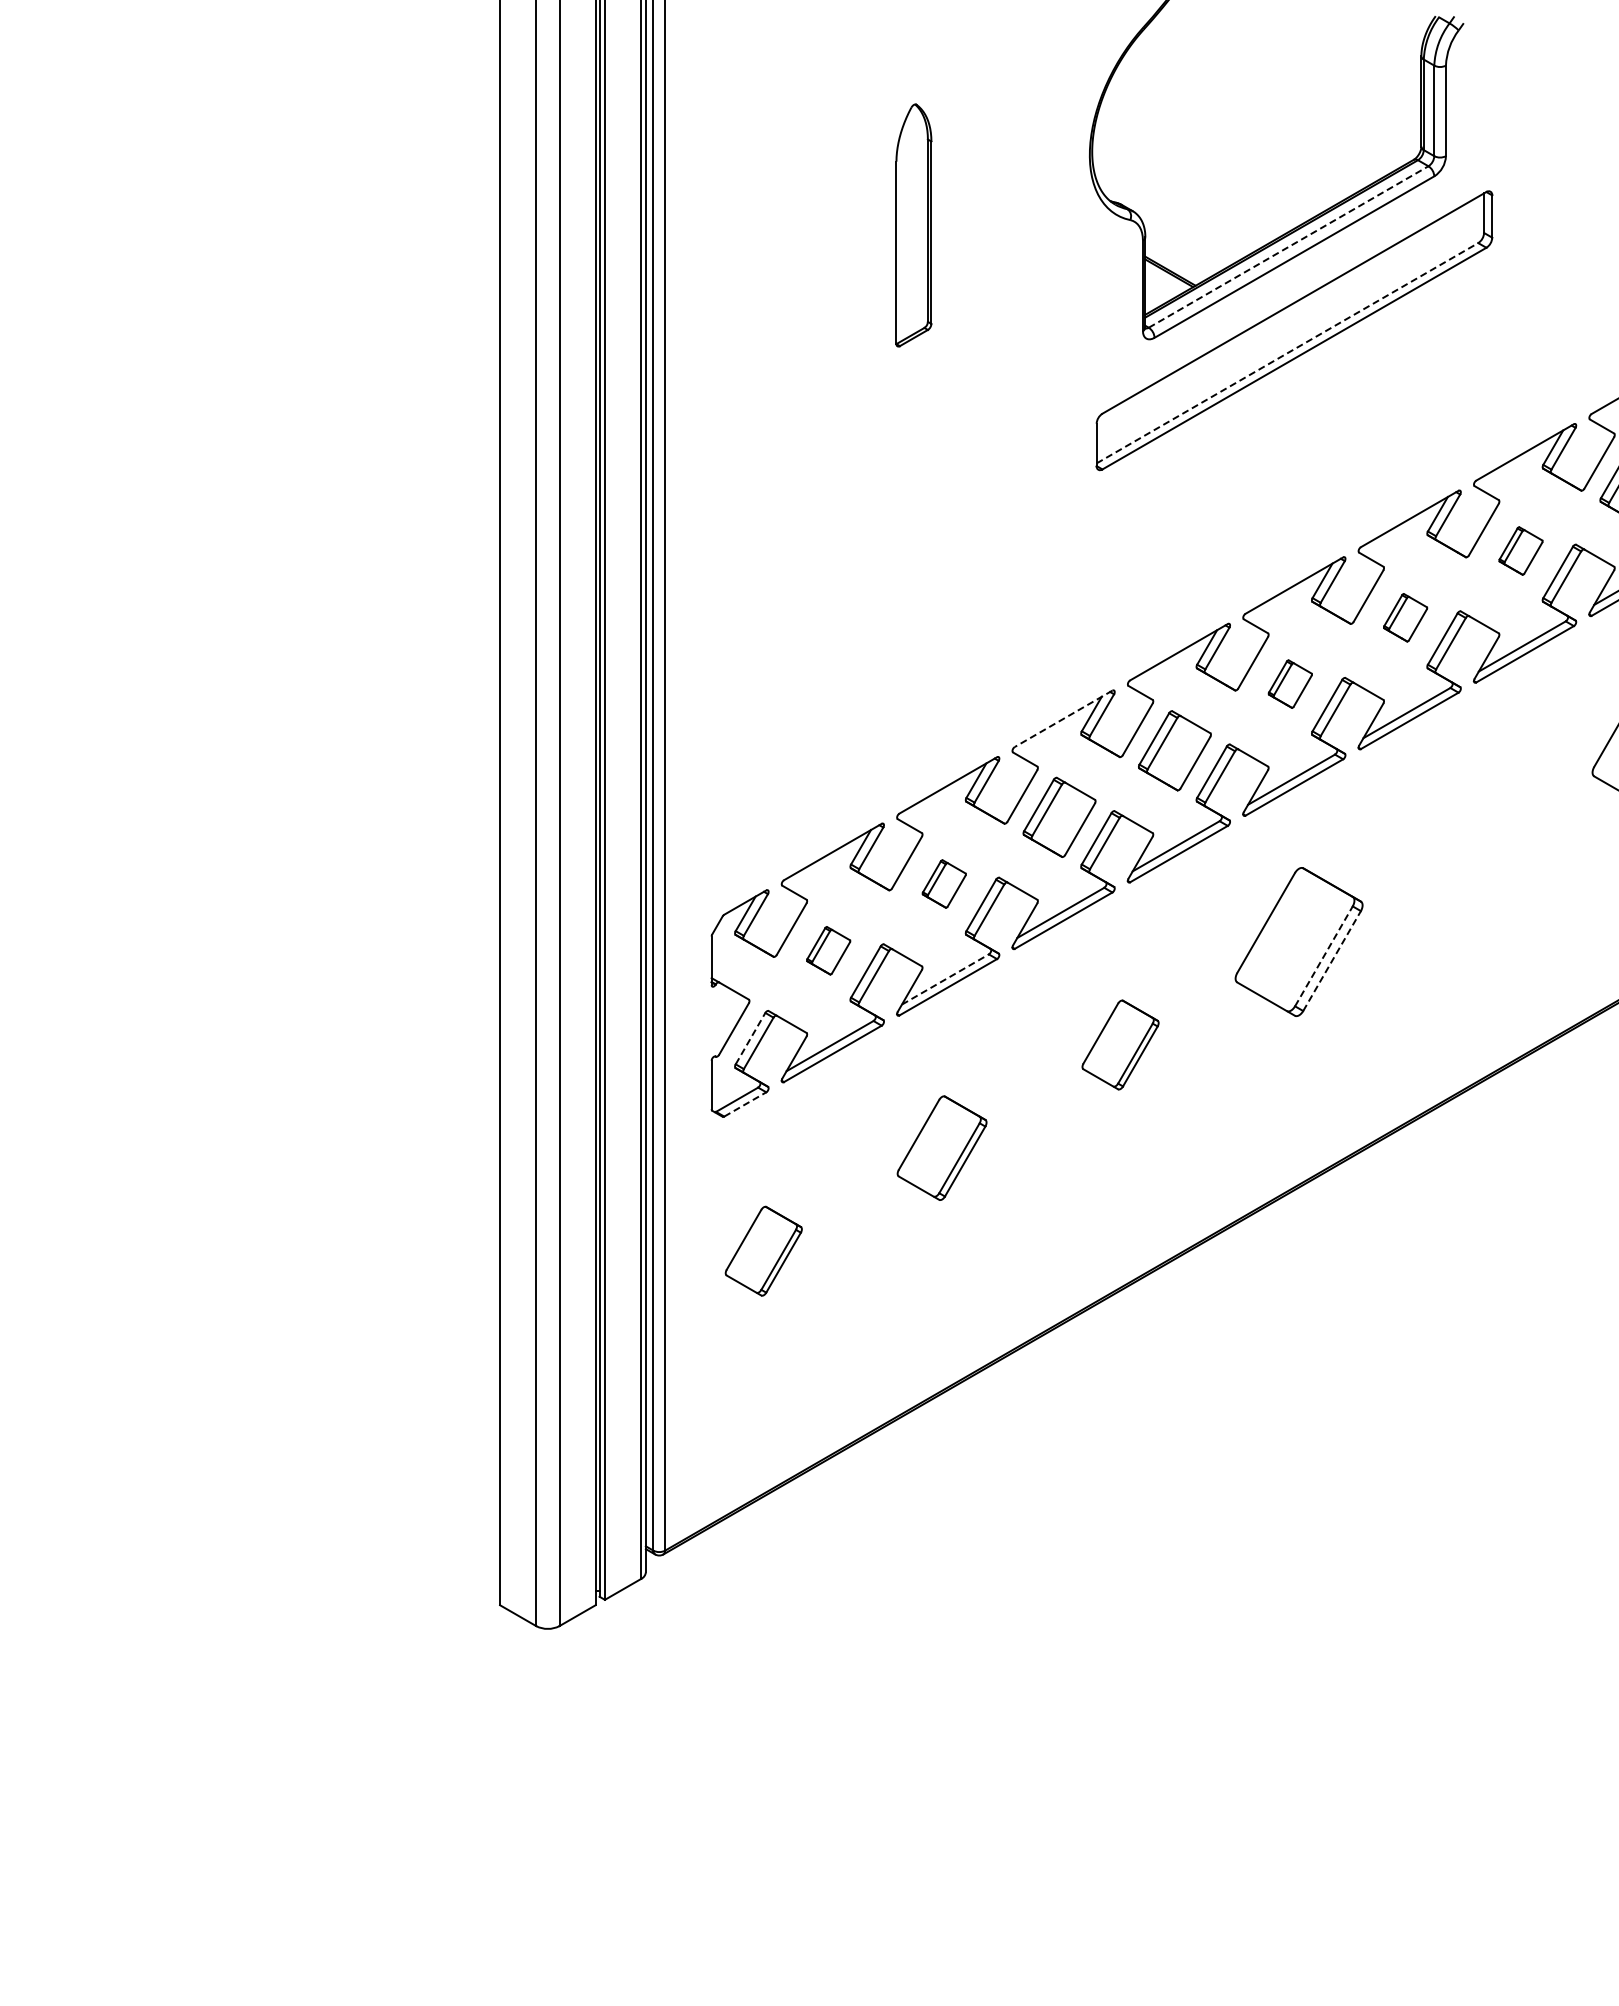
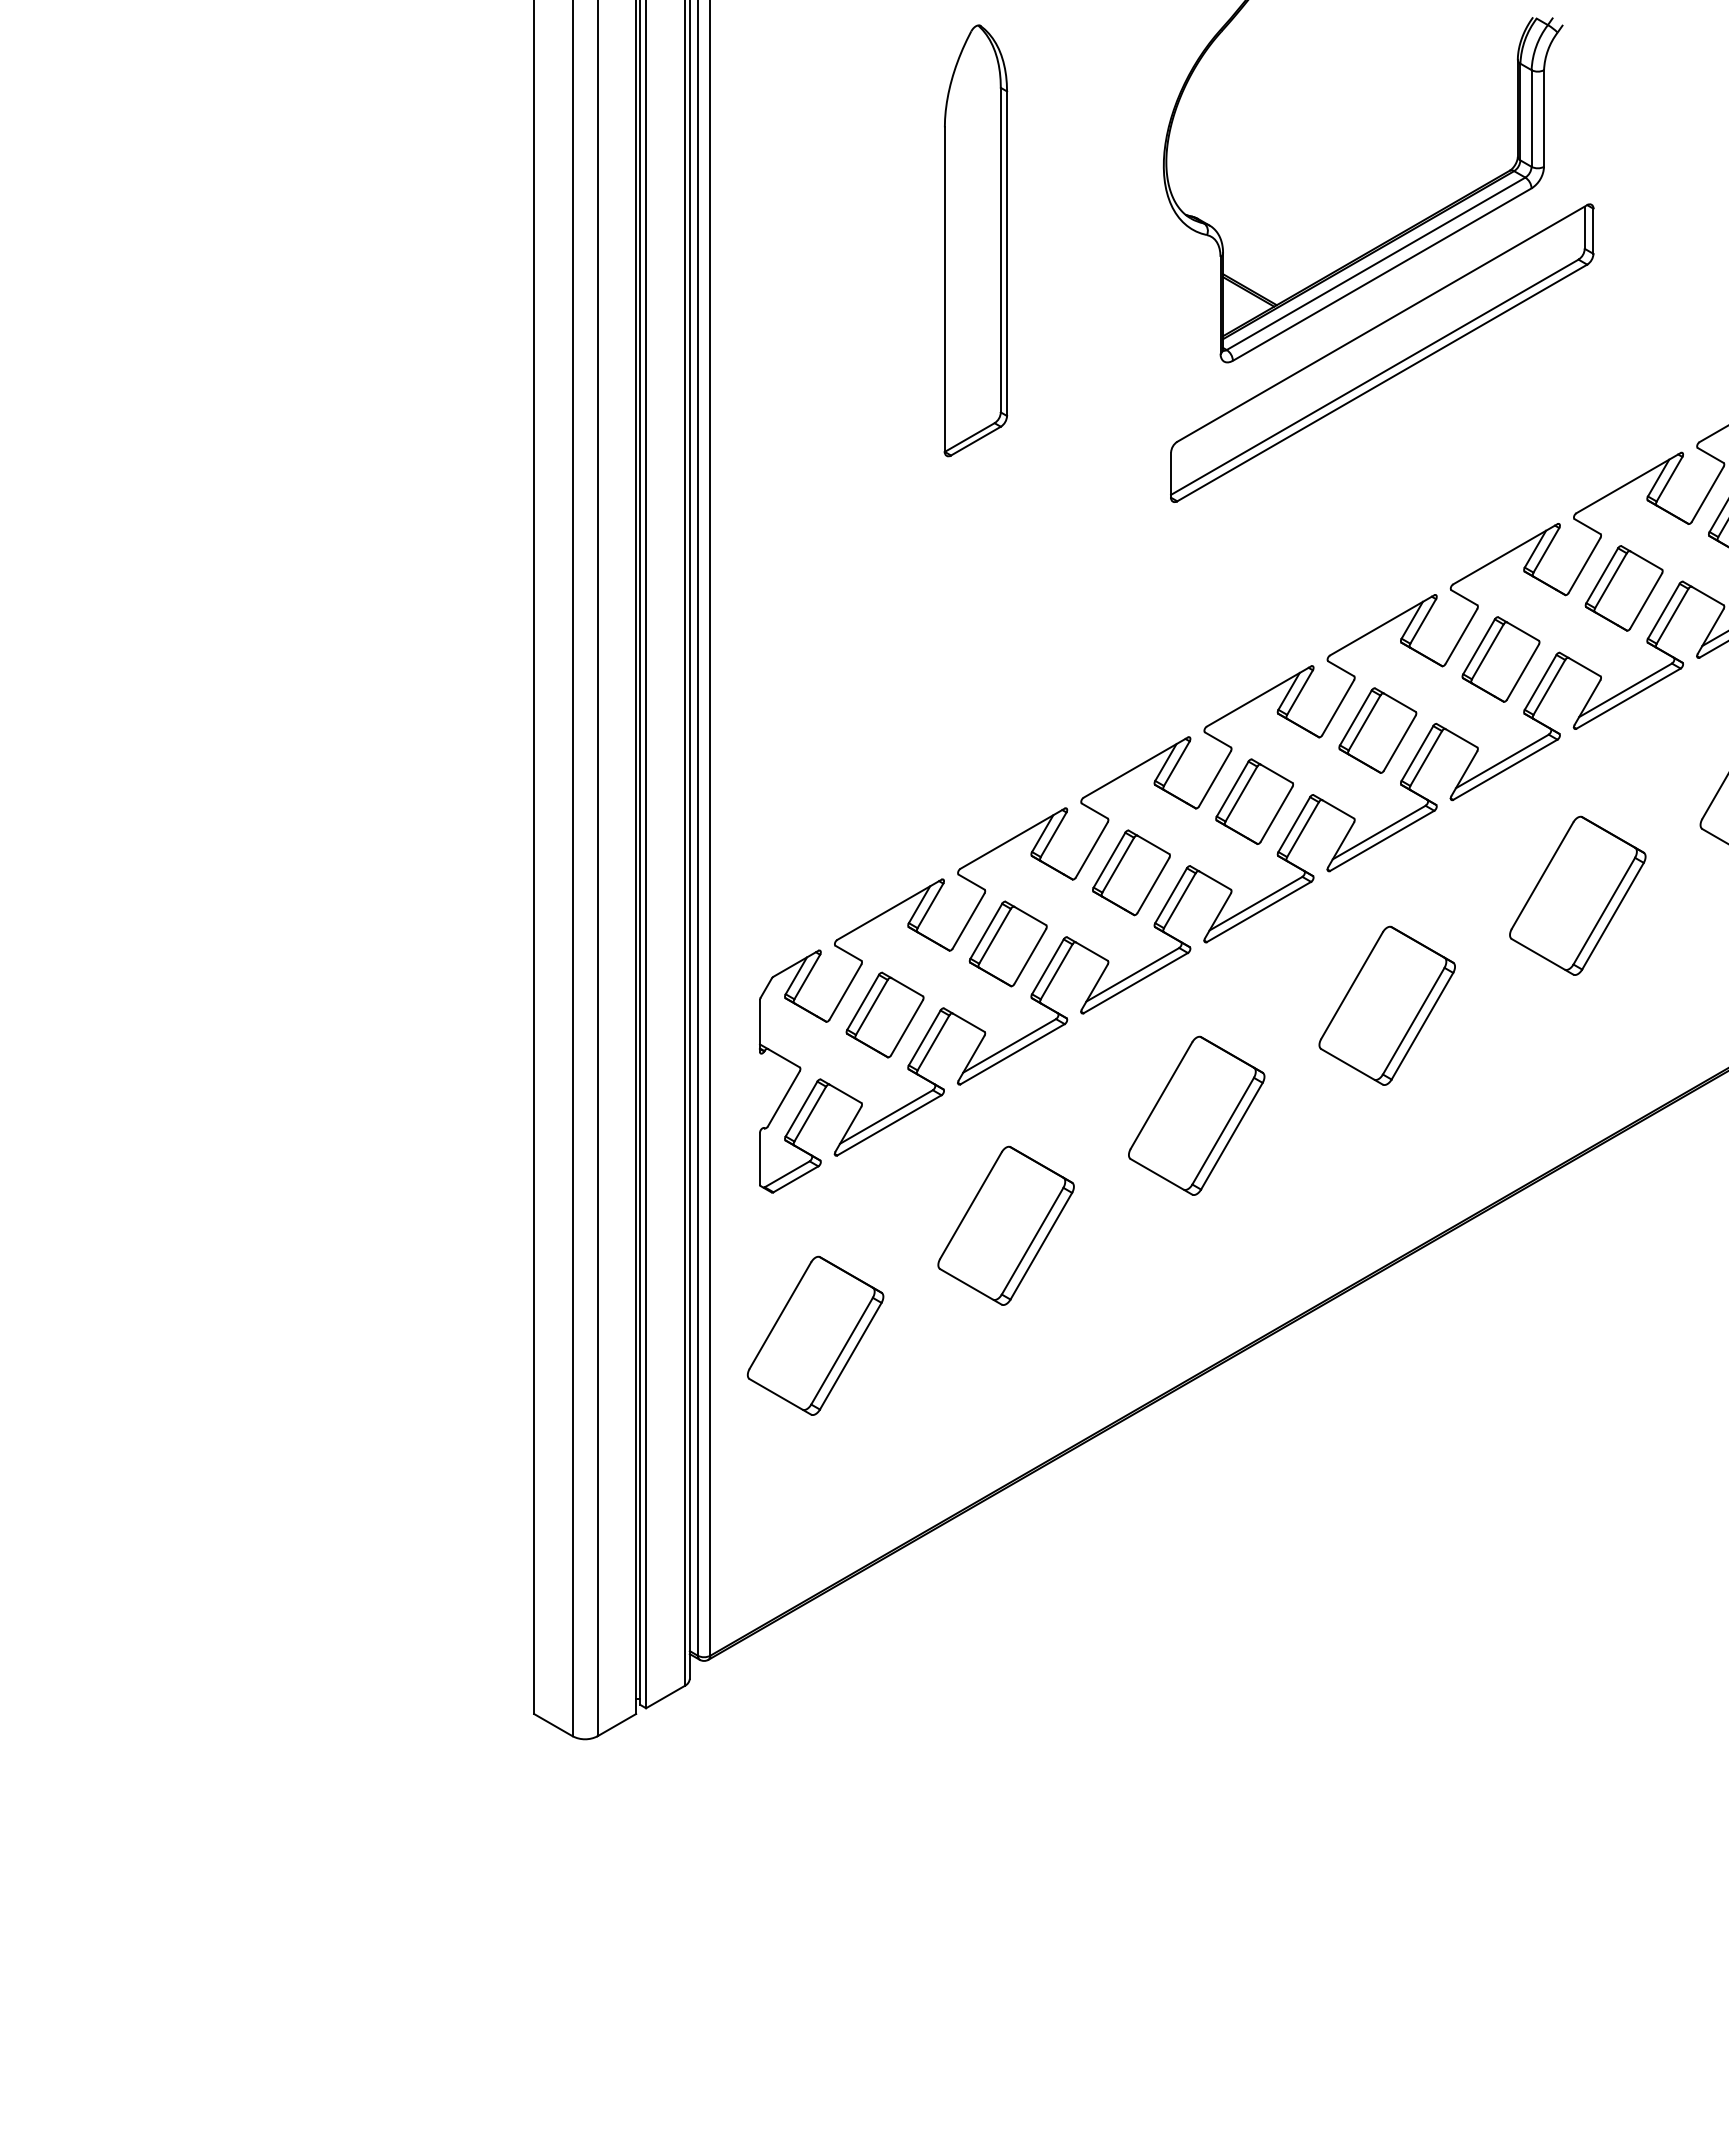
part: (913, 225) -> (975, 240), size x1.67
line: (1289, 246) -> (1376, 263), dashed -> solid
line: (1287, 352) -> (1374, 376), dashed -> solid
part: (1520, 550) -> (1623, 587), size x1.67
part: (1405, 617) -> (1500, 659), size x1.67
part: (1290, 683) -> (1378, 729), size x1.67
line: (1063, 719) -> (1135, 768), dashed -> solid
part: (1477, 838) -> (1577, 895), added
part: (944, 883) -> (1008, 943), size x1.67
part: (828, 950) -> (884, 1014), size x1.67
line: (1323, 956) -> (1413, 1021), dashed -> solid
line: (1332, 961) -> (1422, 1026), dashed -> solid
line: (945, 979) -> (1009, 1045), dashed -> solid
line: (750, 1038) -> (801, 1108), dashed -> solid
part: (1120, 1044) -> (1196, 1115), size x1.67
line: (745, 1104) -> (796, 1179), dashed -> solid
part: (941, 1148) -> (1005, 1226), size x1.43
part: (763, 1251) -> (815, 1336), size x1.67

